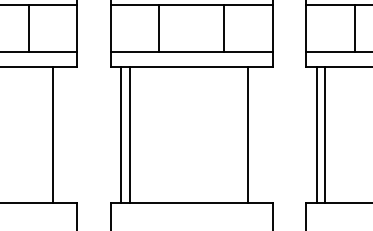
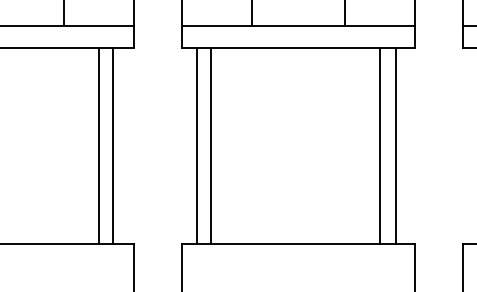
line: (62, 135) -> (112, 146), added
line: (258, 135) -> (395, 146), added

